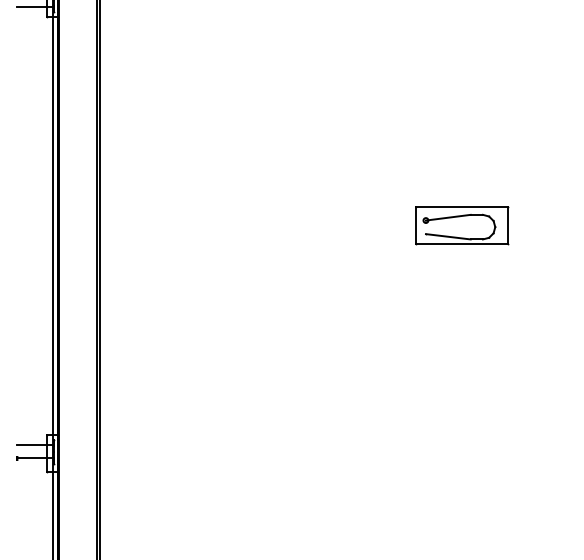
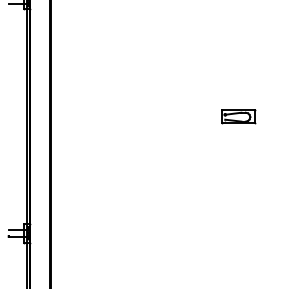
part: (462, 225) -> (238, 116), size x0.7

